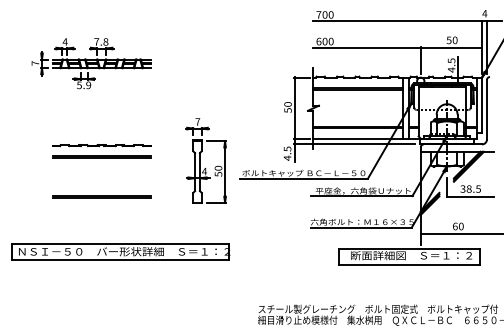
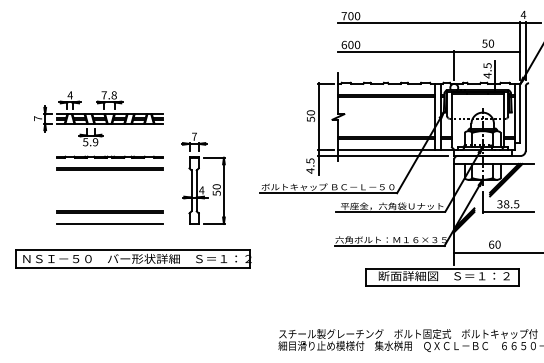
part: (91, 63) -> (98, 118), moved
part: (206, 160) -> (203, 178), moved
line: (102, 207) -> (110, 224), added
part: (120, 251) -> (133, 258), moved

